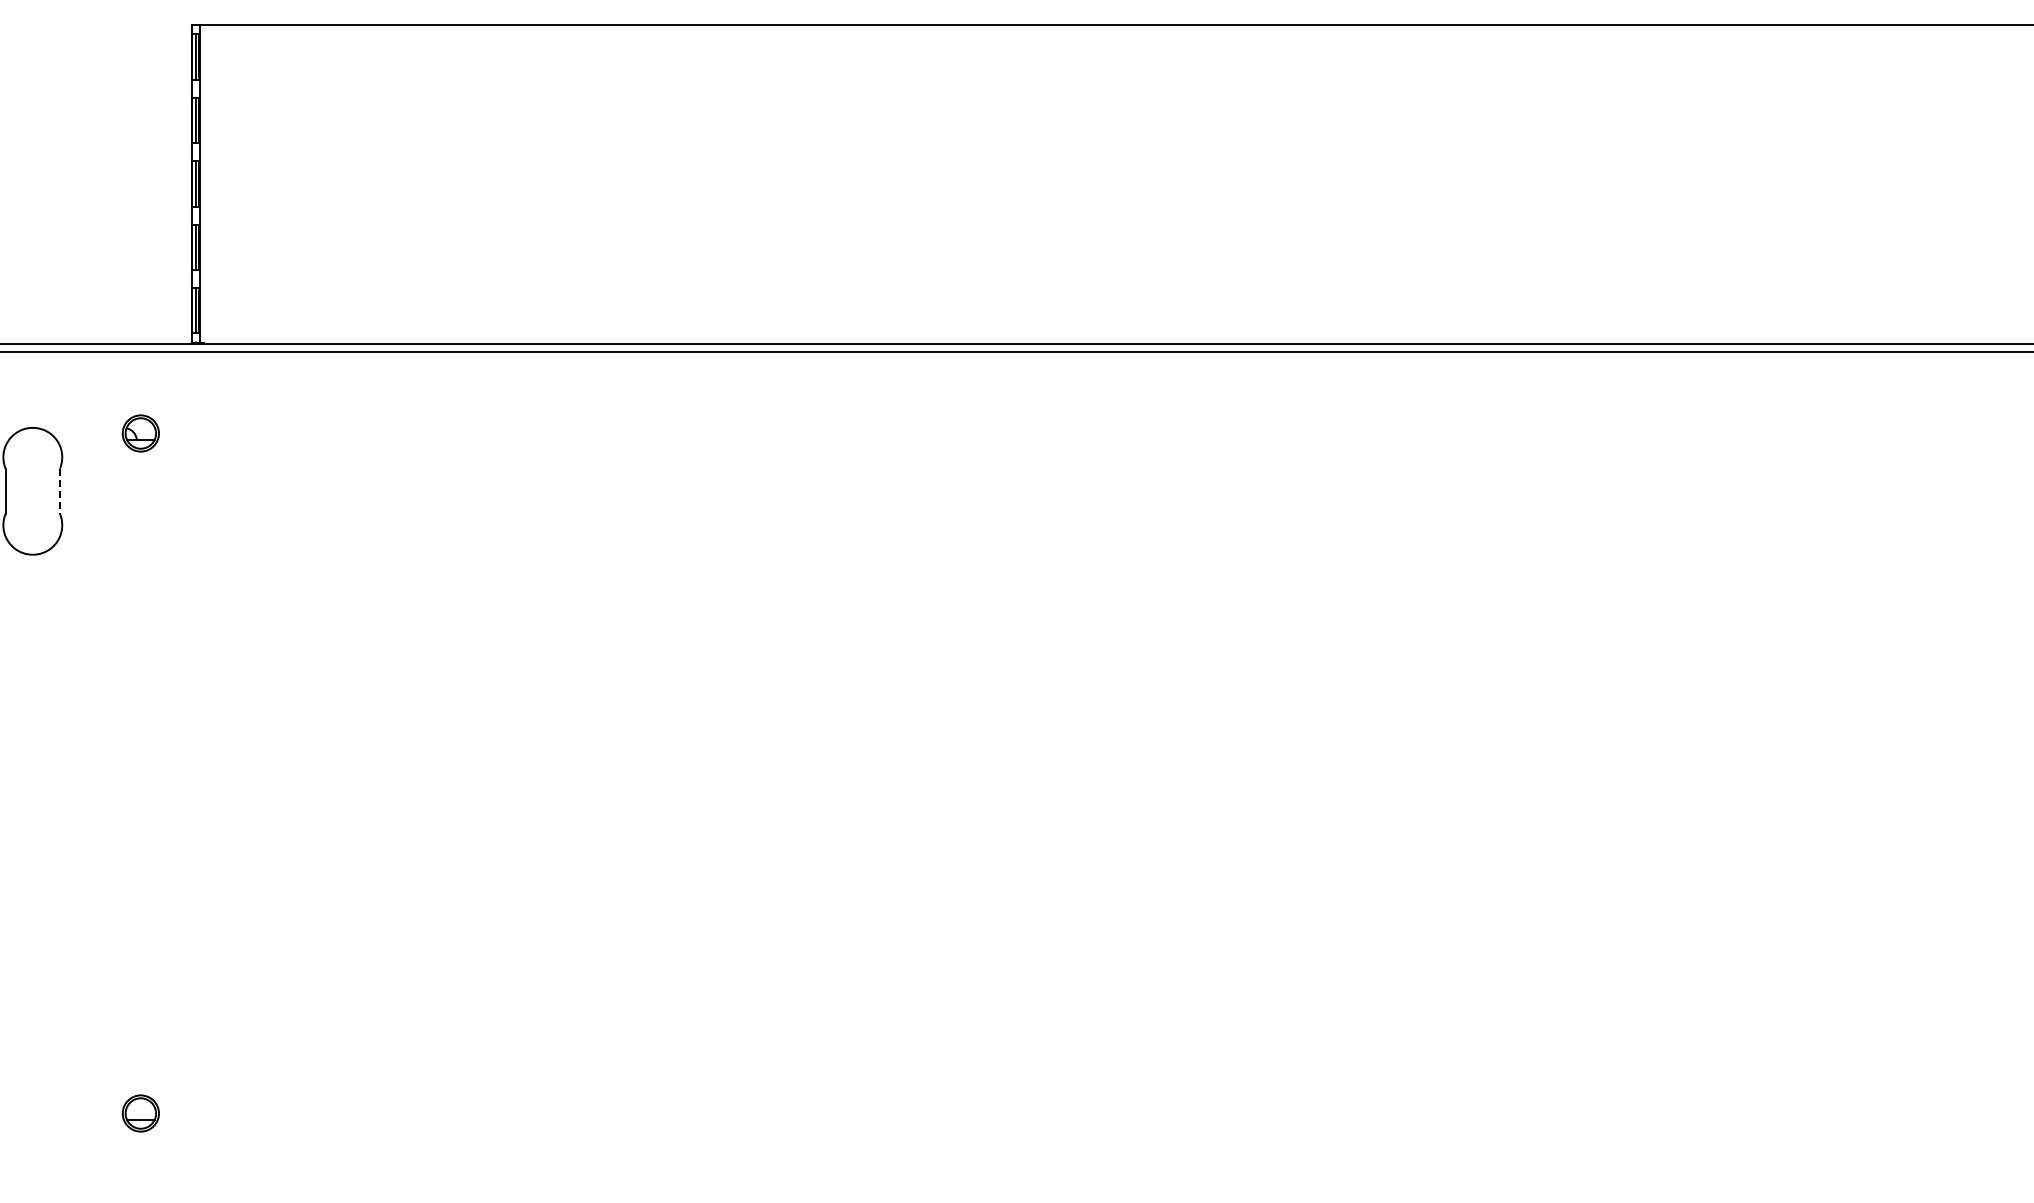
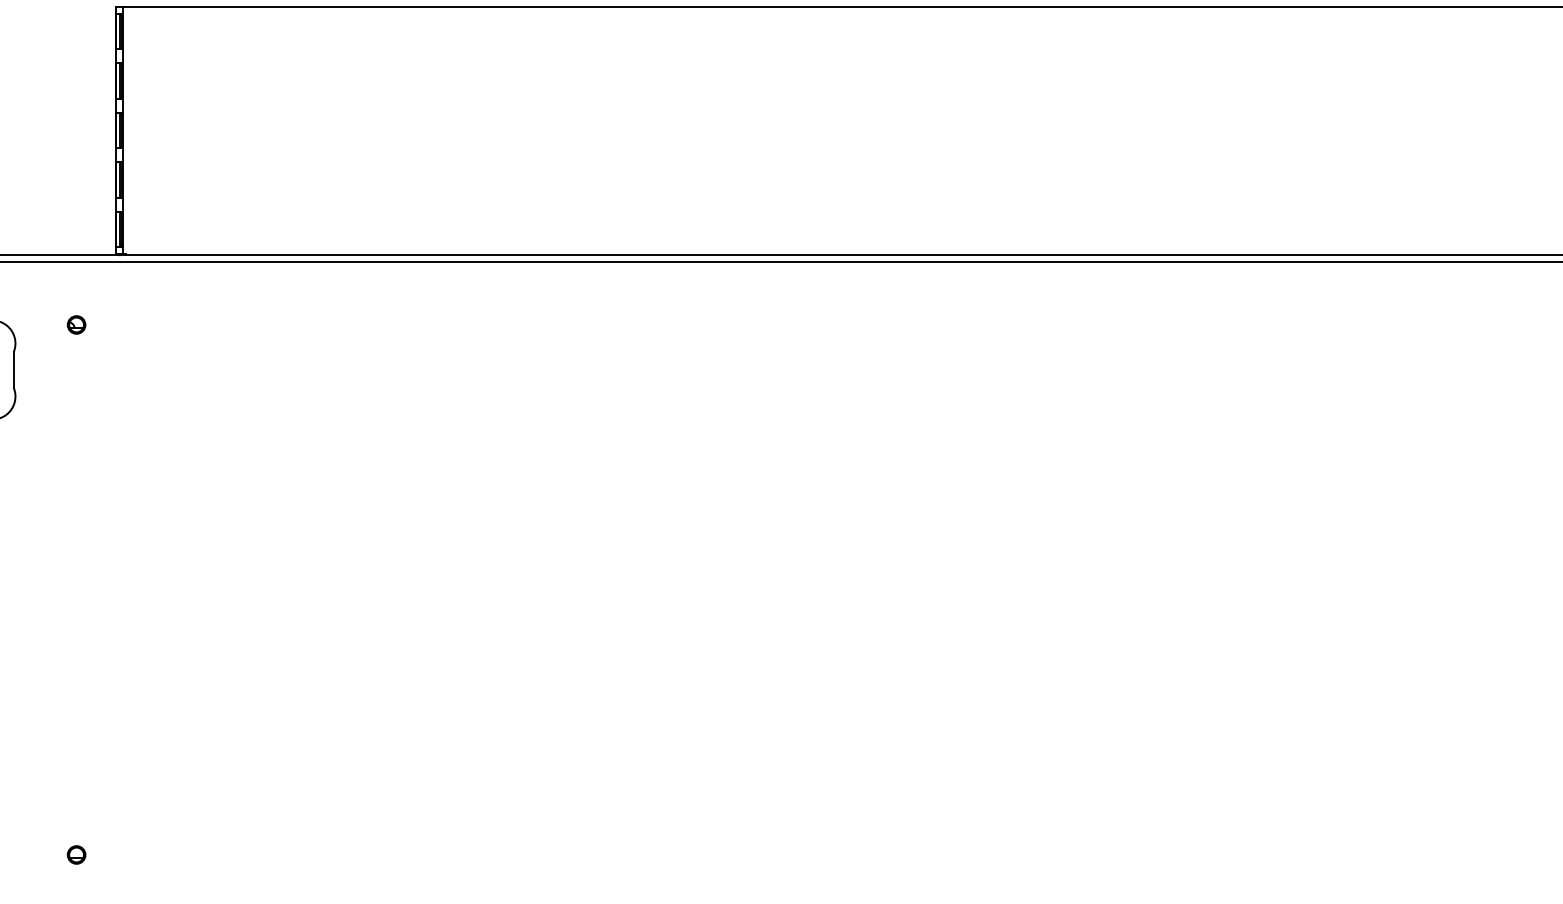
part: (140, 433) -> (76, 324), size x0.62
line: (60, 491) -> (14, 370), dashed -> solid
part: (140, 1113) -> (76, 854), size x0.62

